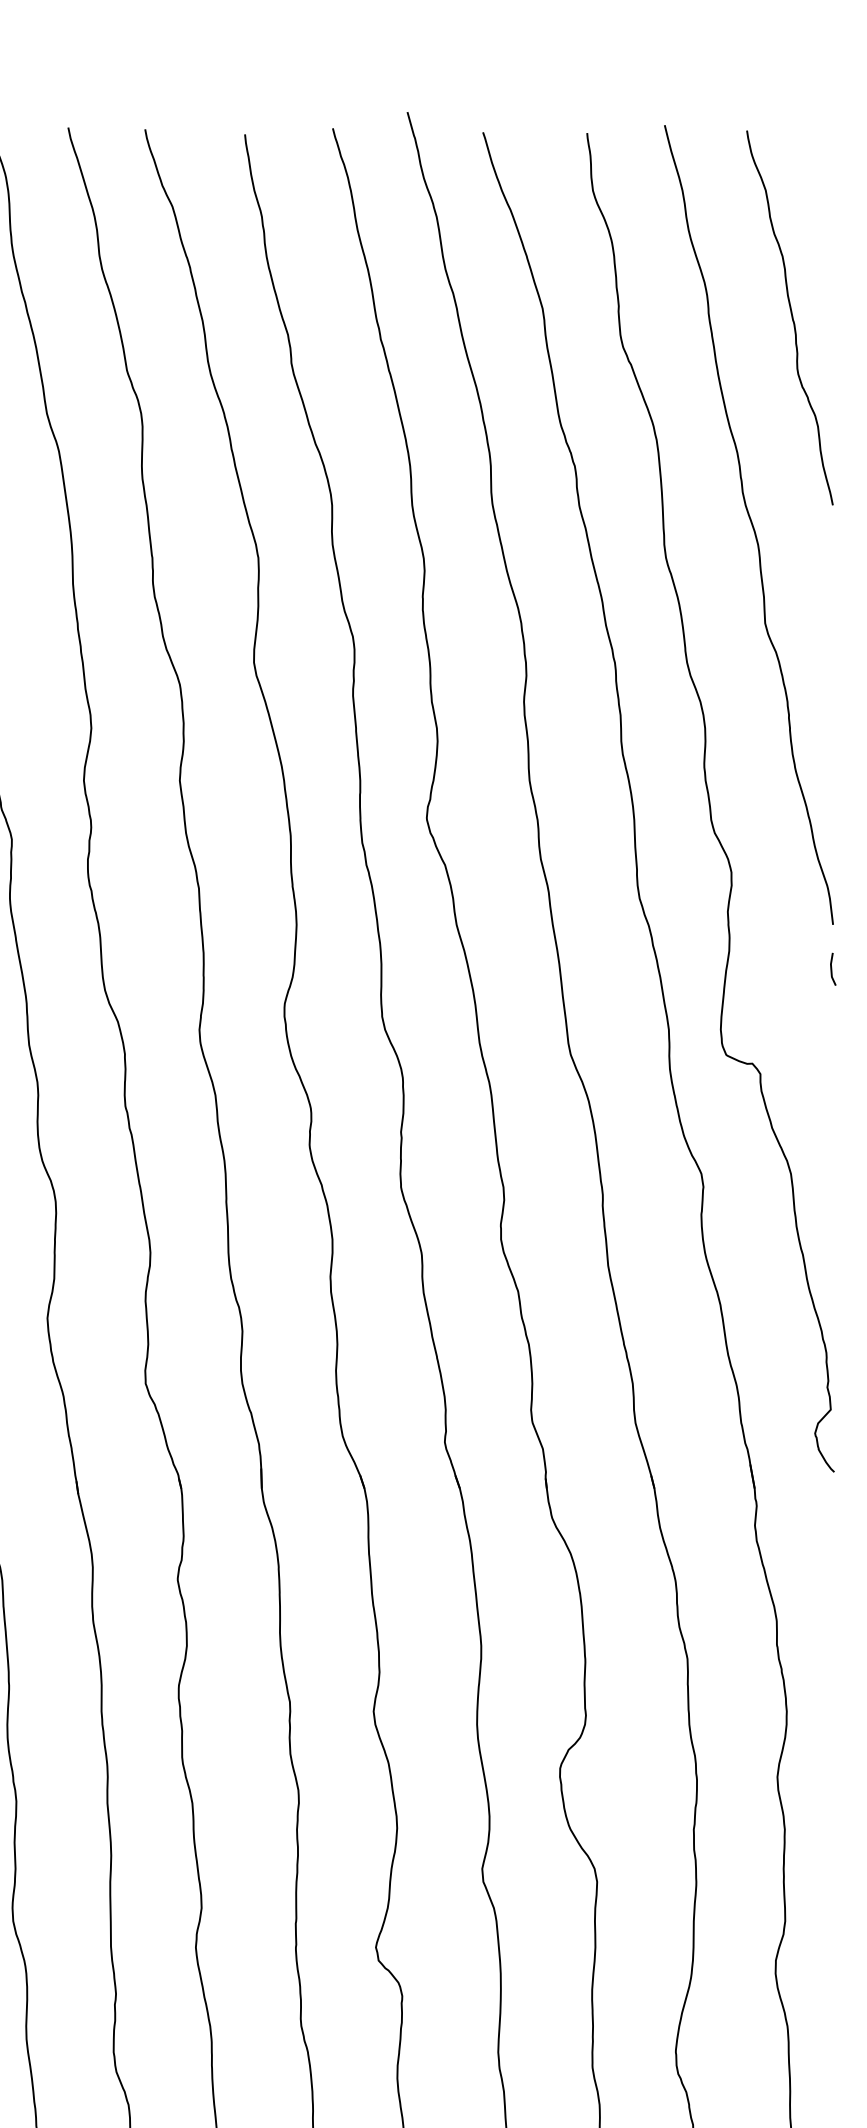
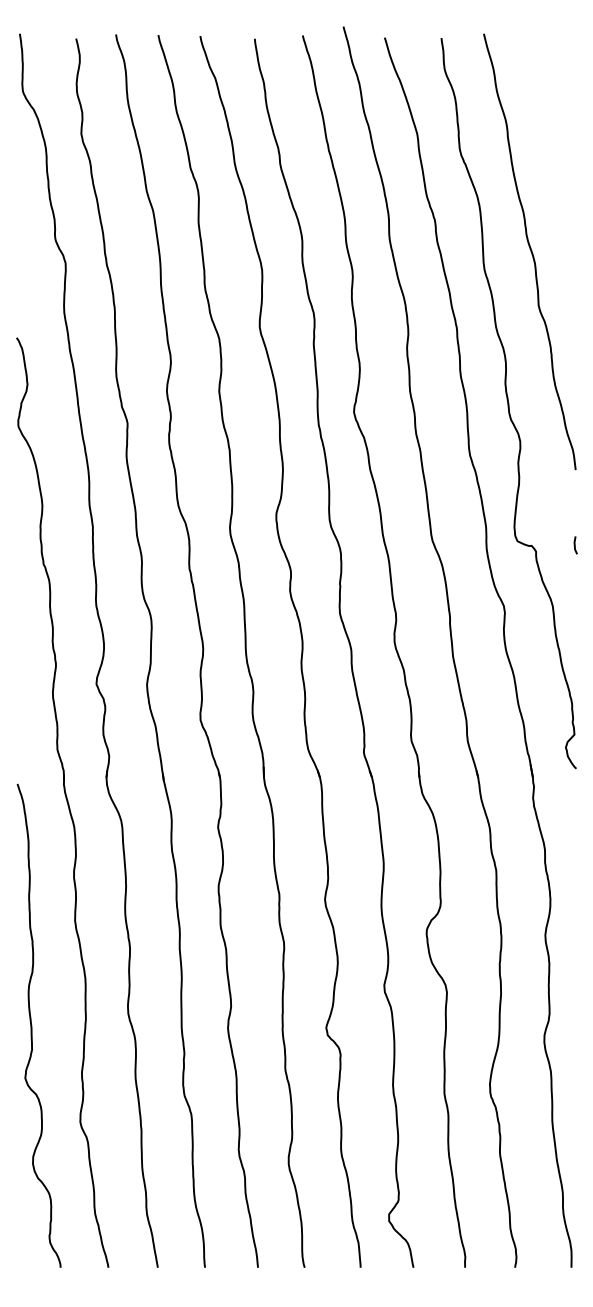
curve: (790, 317) -> (552, 138), removed
line: (832, 969) -> (575, 545), moved

